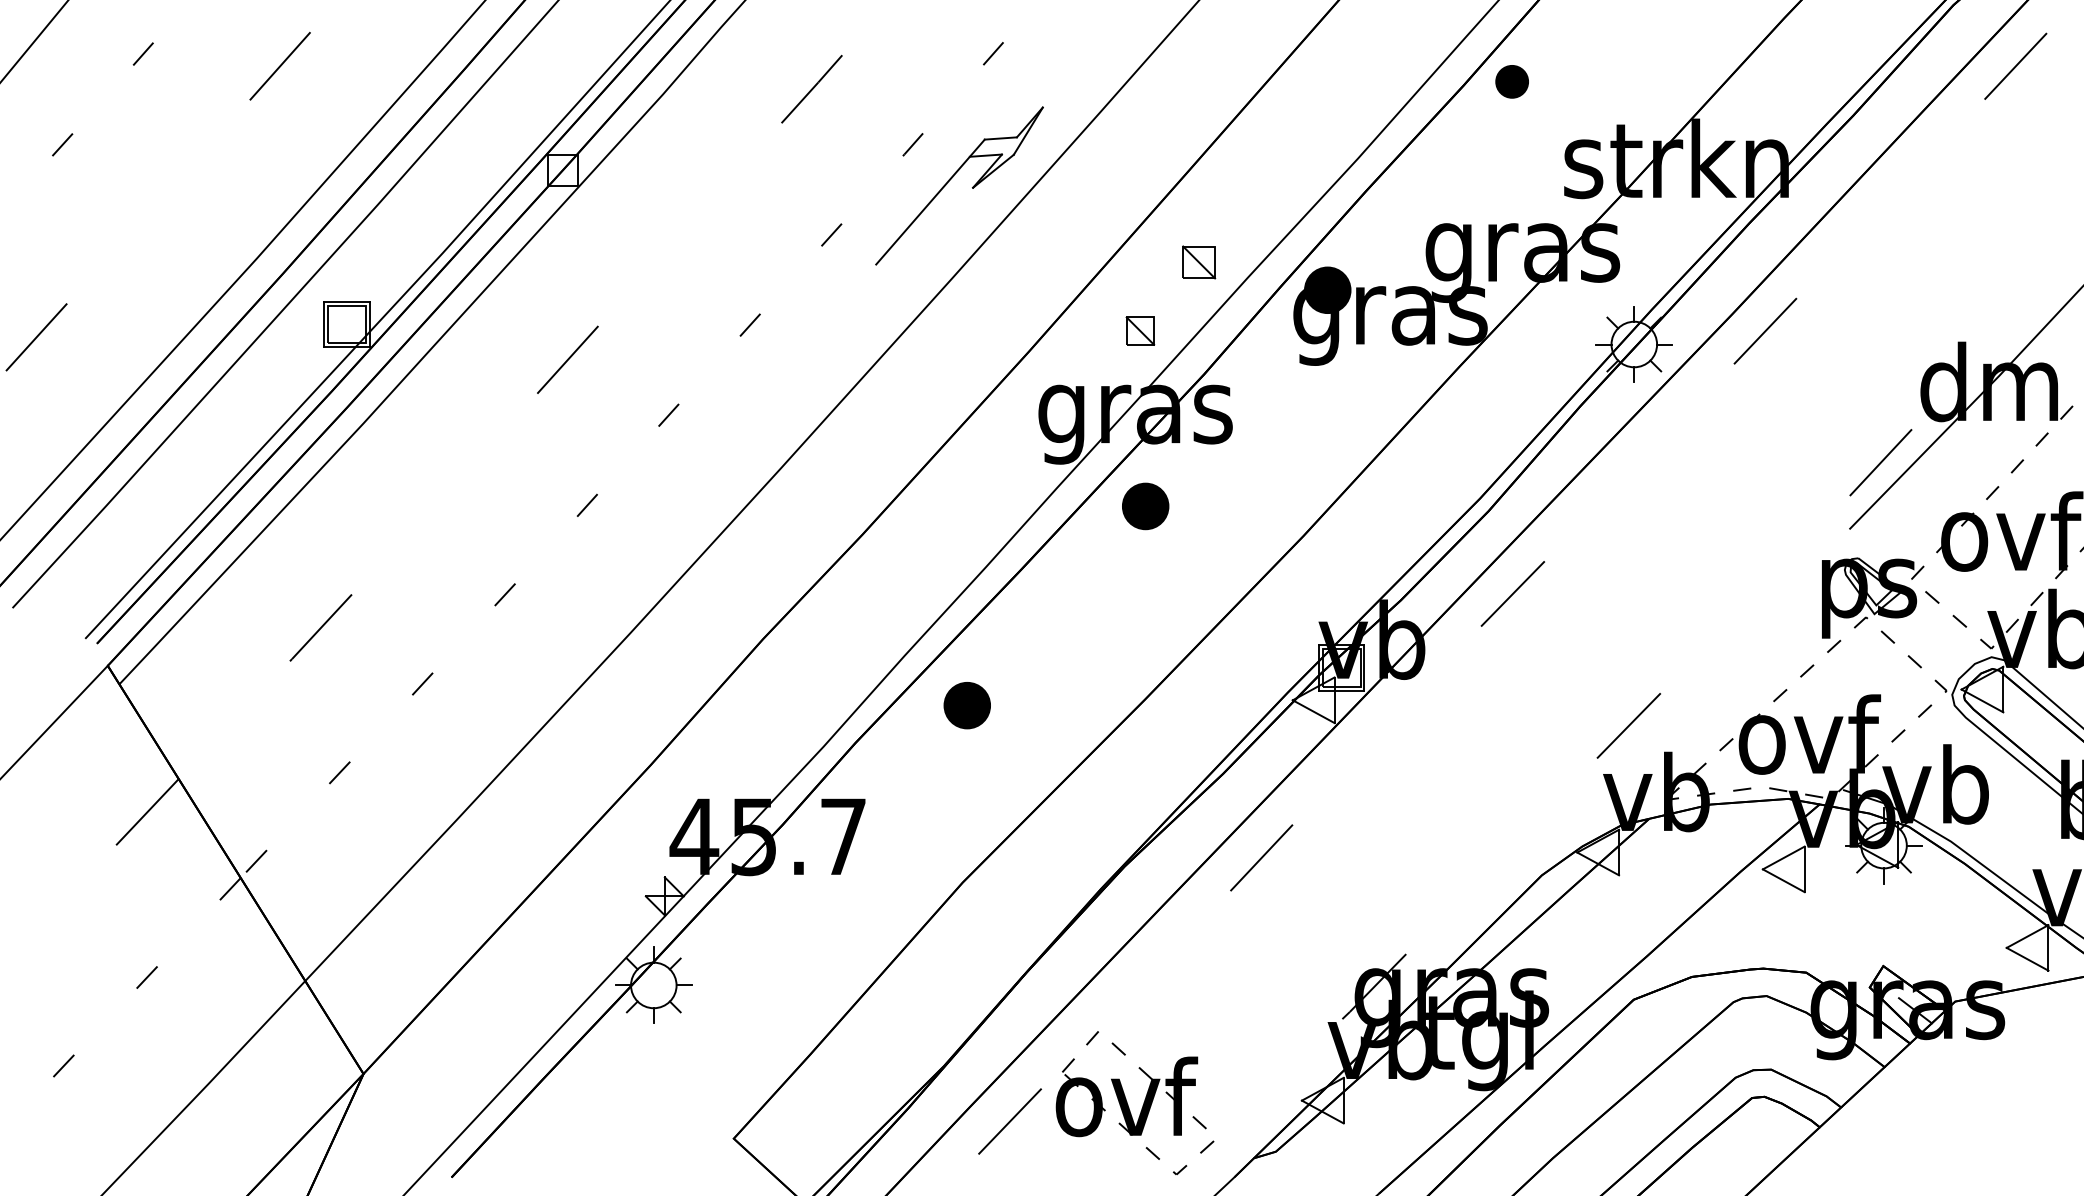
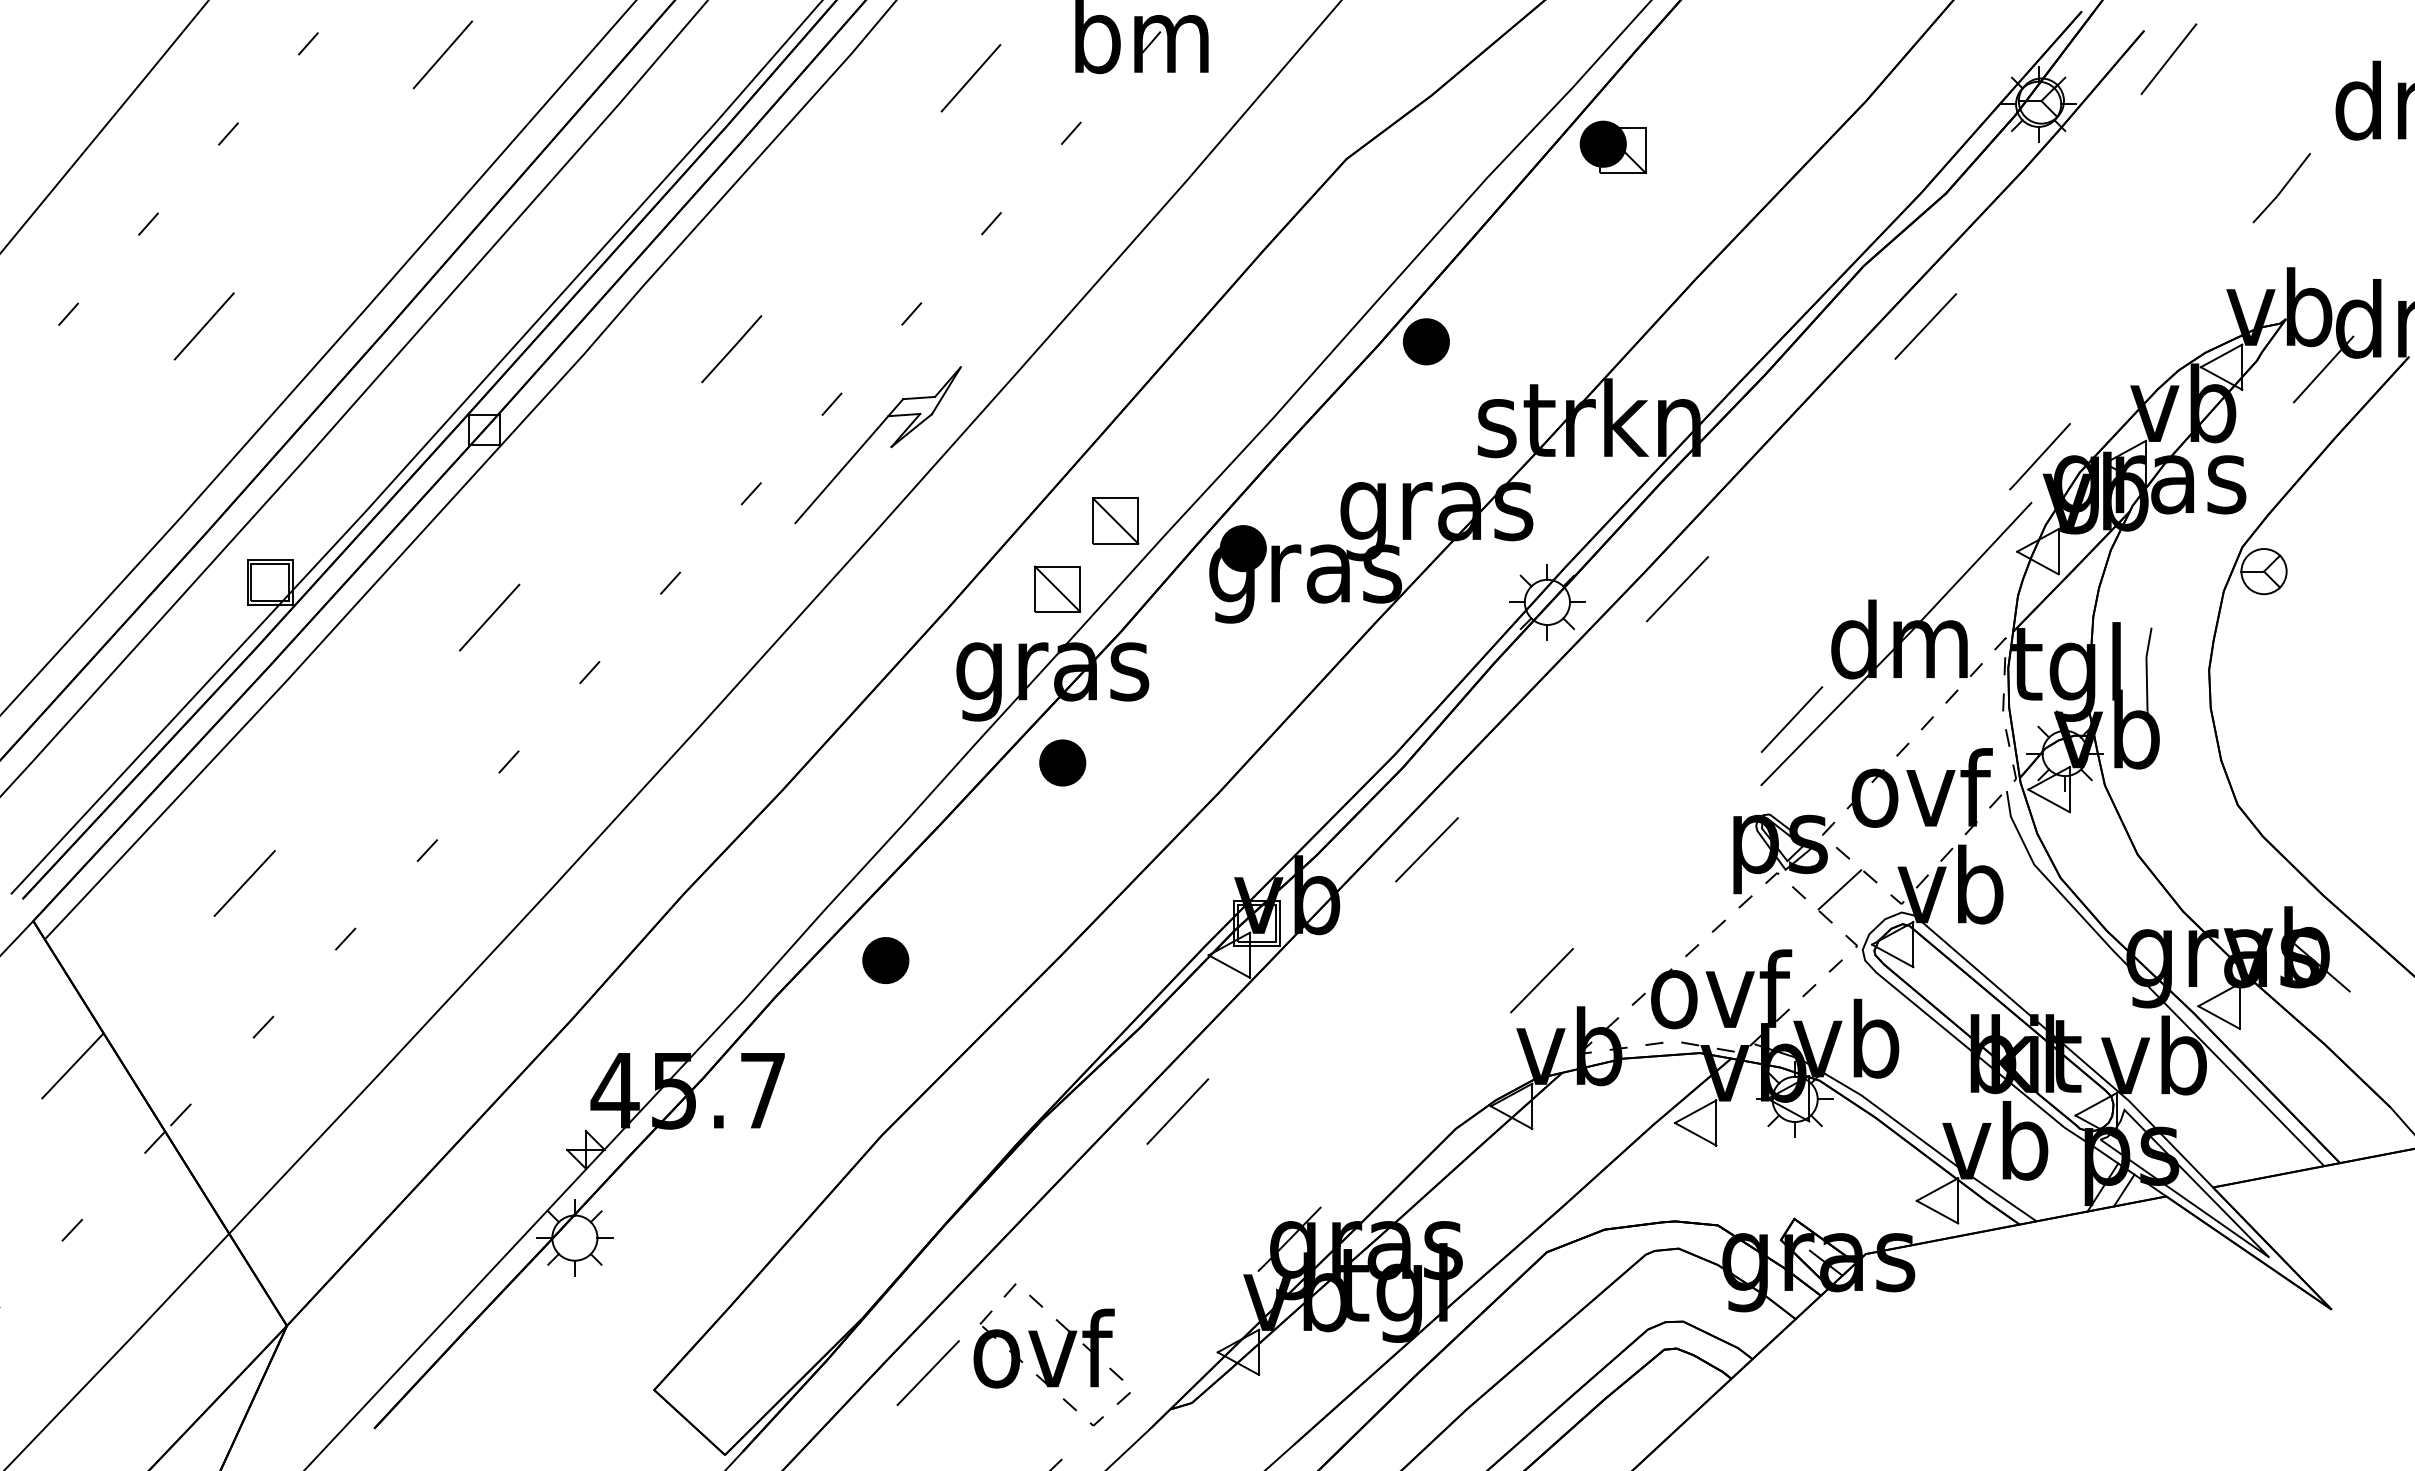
part: (1511, 81) -> (1425, 341), size x1.43
part: (1198, 261) -> (1115, 520), size x1.43
part: (1140, 330) -> (1057, 588), size x1.67
line: (1928, 633) -> (1839, 889), added

